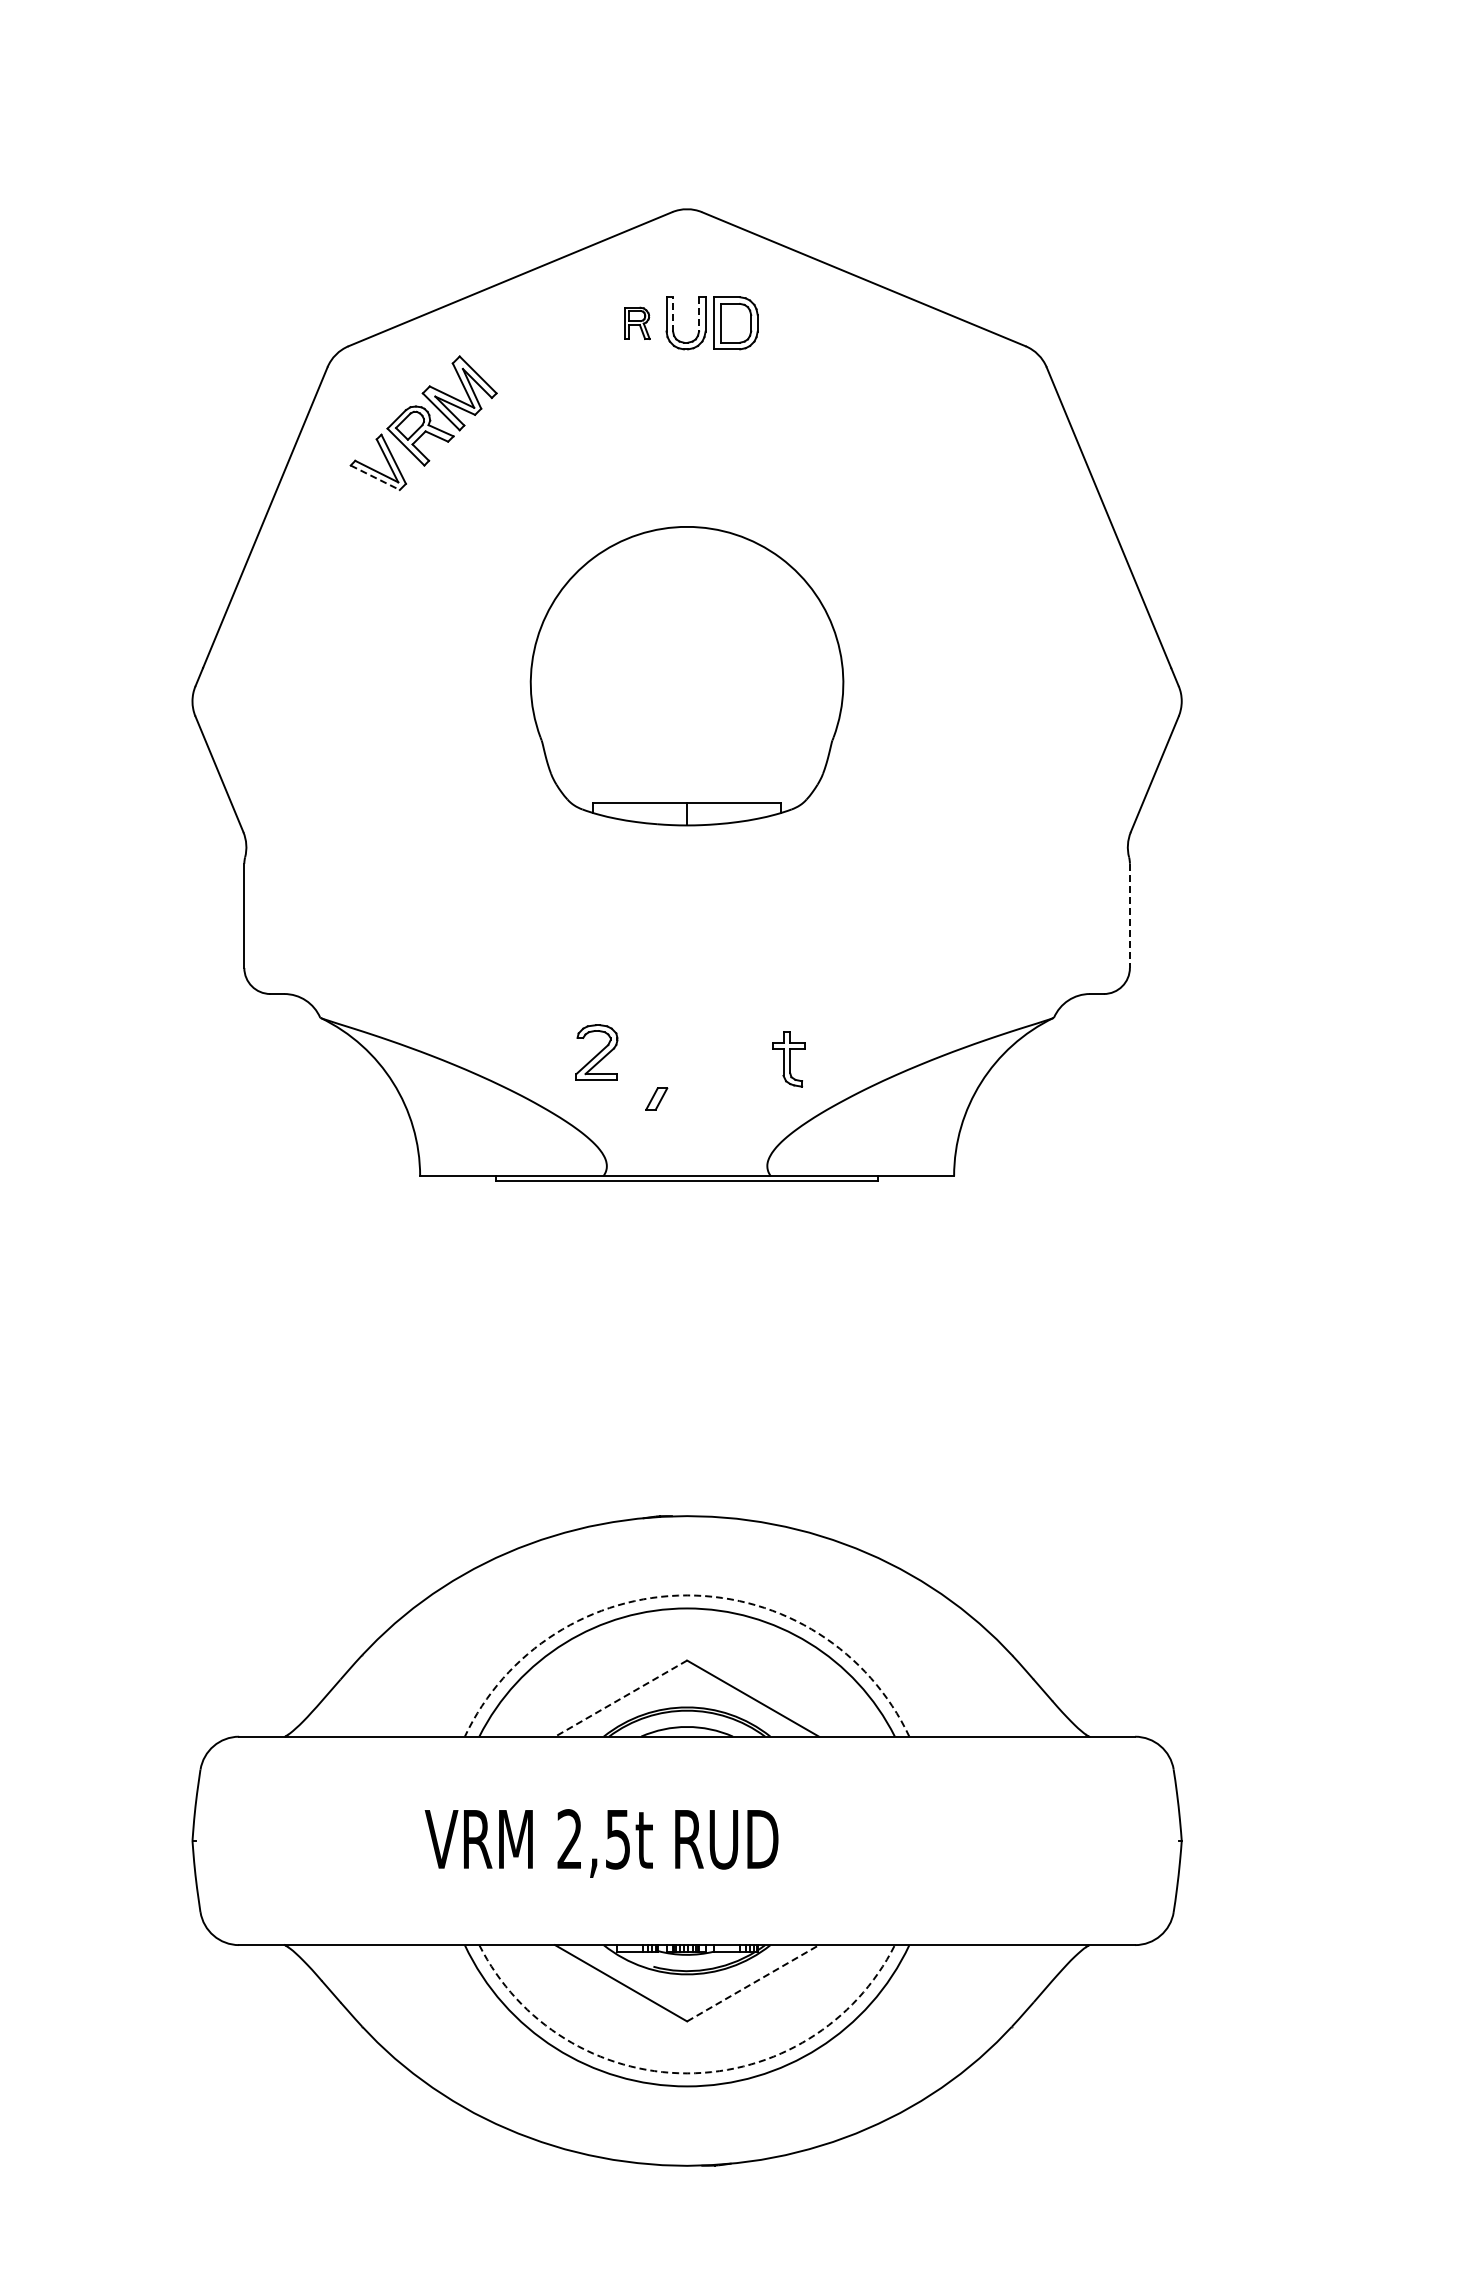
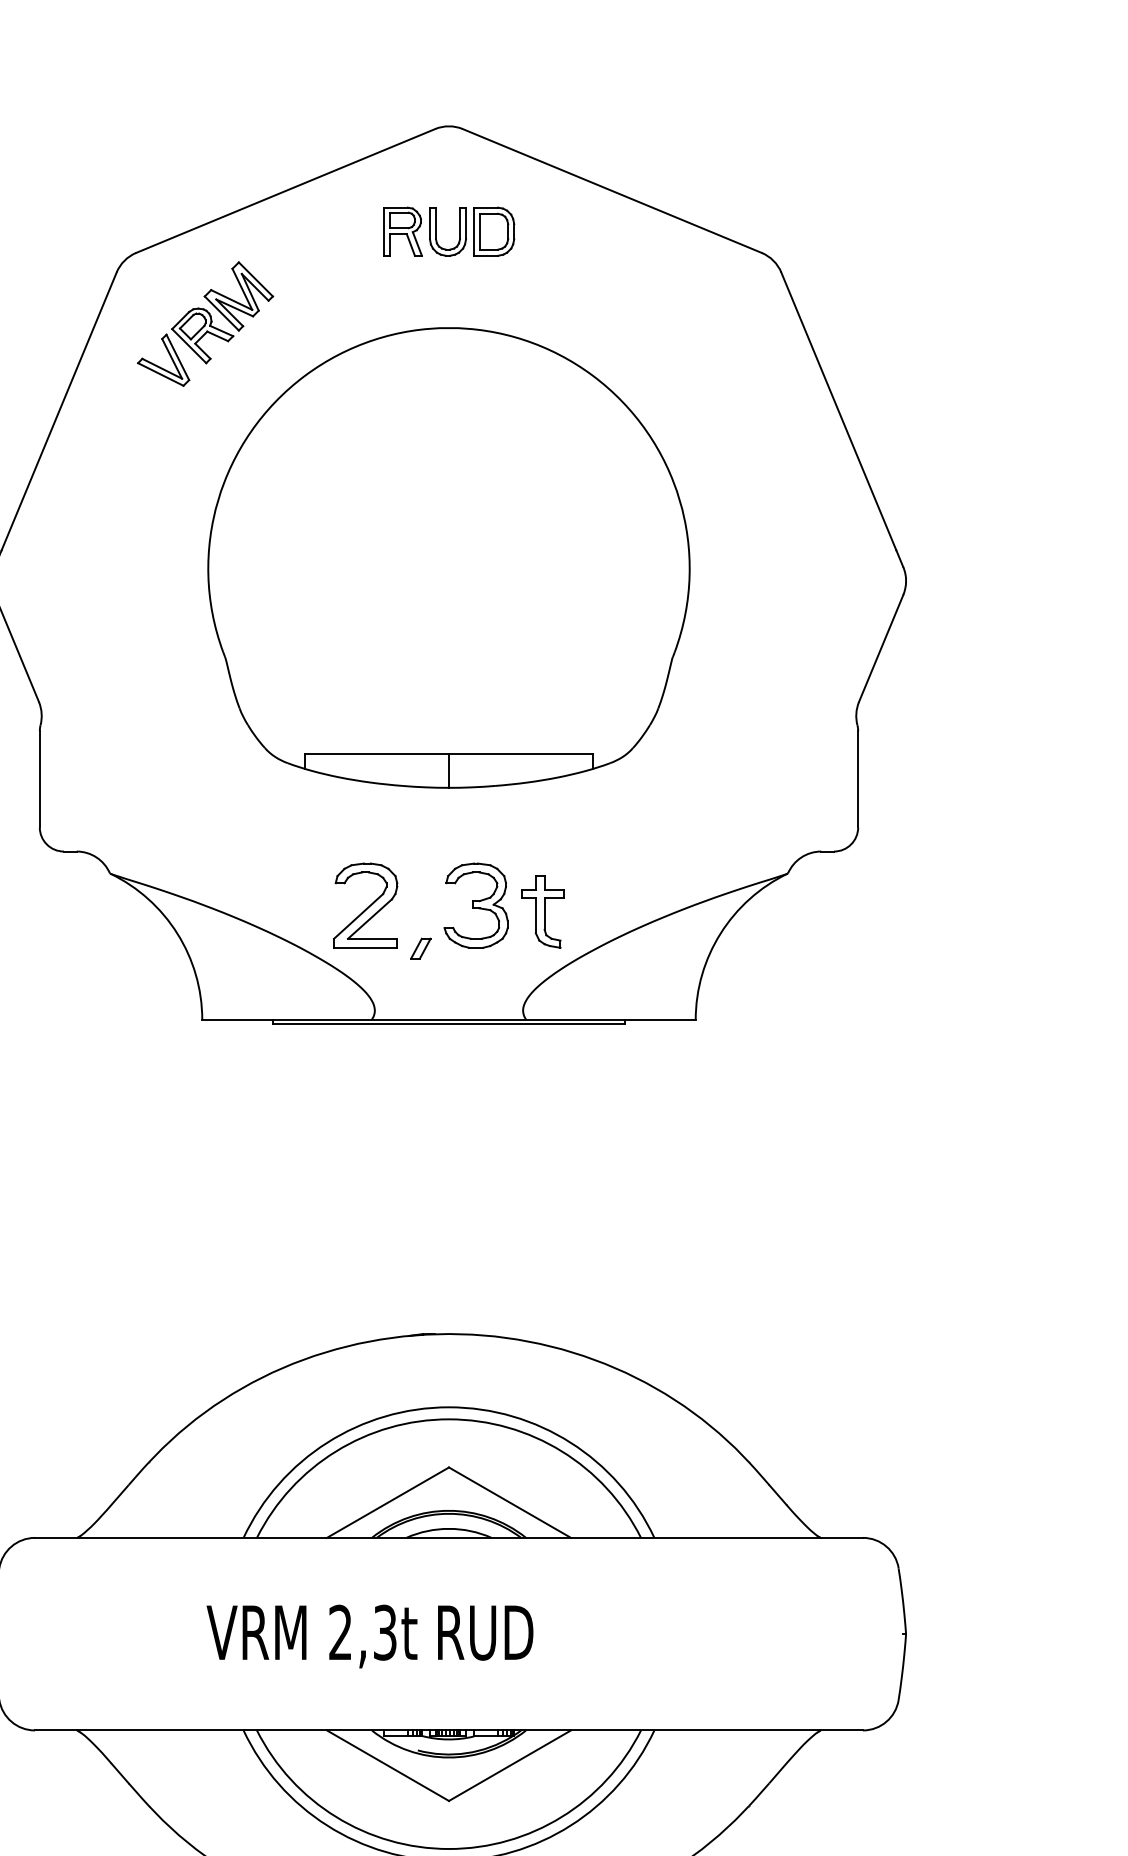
line: (673, 313) -> (436, 222), dashed -> solid
line: (699, 314) -> (460, 223), dashed -> solid
part: (637, 323) -> (403, 231), size x1.67
line: (375, 478) -> (161, 375), dashed -> solid
part: (686, 675) -> (448, 557), size x1.67
line: (1129, 916) -> (857, 779), dashed -> solid
part: (596, 1052) -> (365, 905), size x1.67
part: (716, 1052) -> (476, 905), added
part: (788, 1059) -> (542, 912), size x1.43
arc: (687, 1595) -> (449, 1407), dashed -> solid
line: (620, 1698) -> (387, 1502), dashed -> solid
text: (618, 1839) -> (385, 1632), 2,5t -> 2,3t
line: (753, 1983) -> (510, 1765), dashed -> solid
arc: (687, 2073) -> (449, 1849), dashed -> solid

